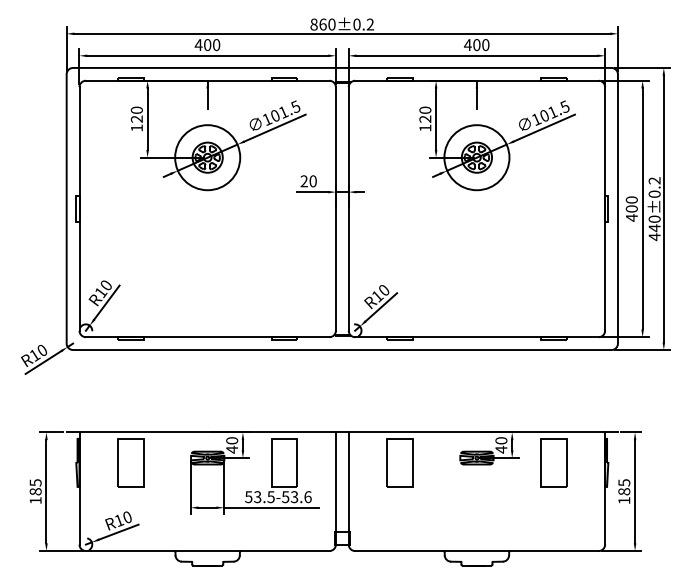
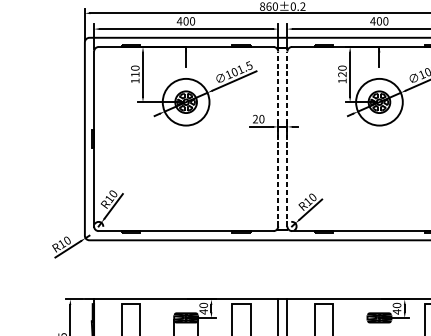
text: (136, 118) -> (135, 74), 120 -> 110
line: (335, 208) -> (277, 138), solid -> dashed
line: (348, 208) -> (287, 138), solid -> dashed

